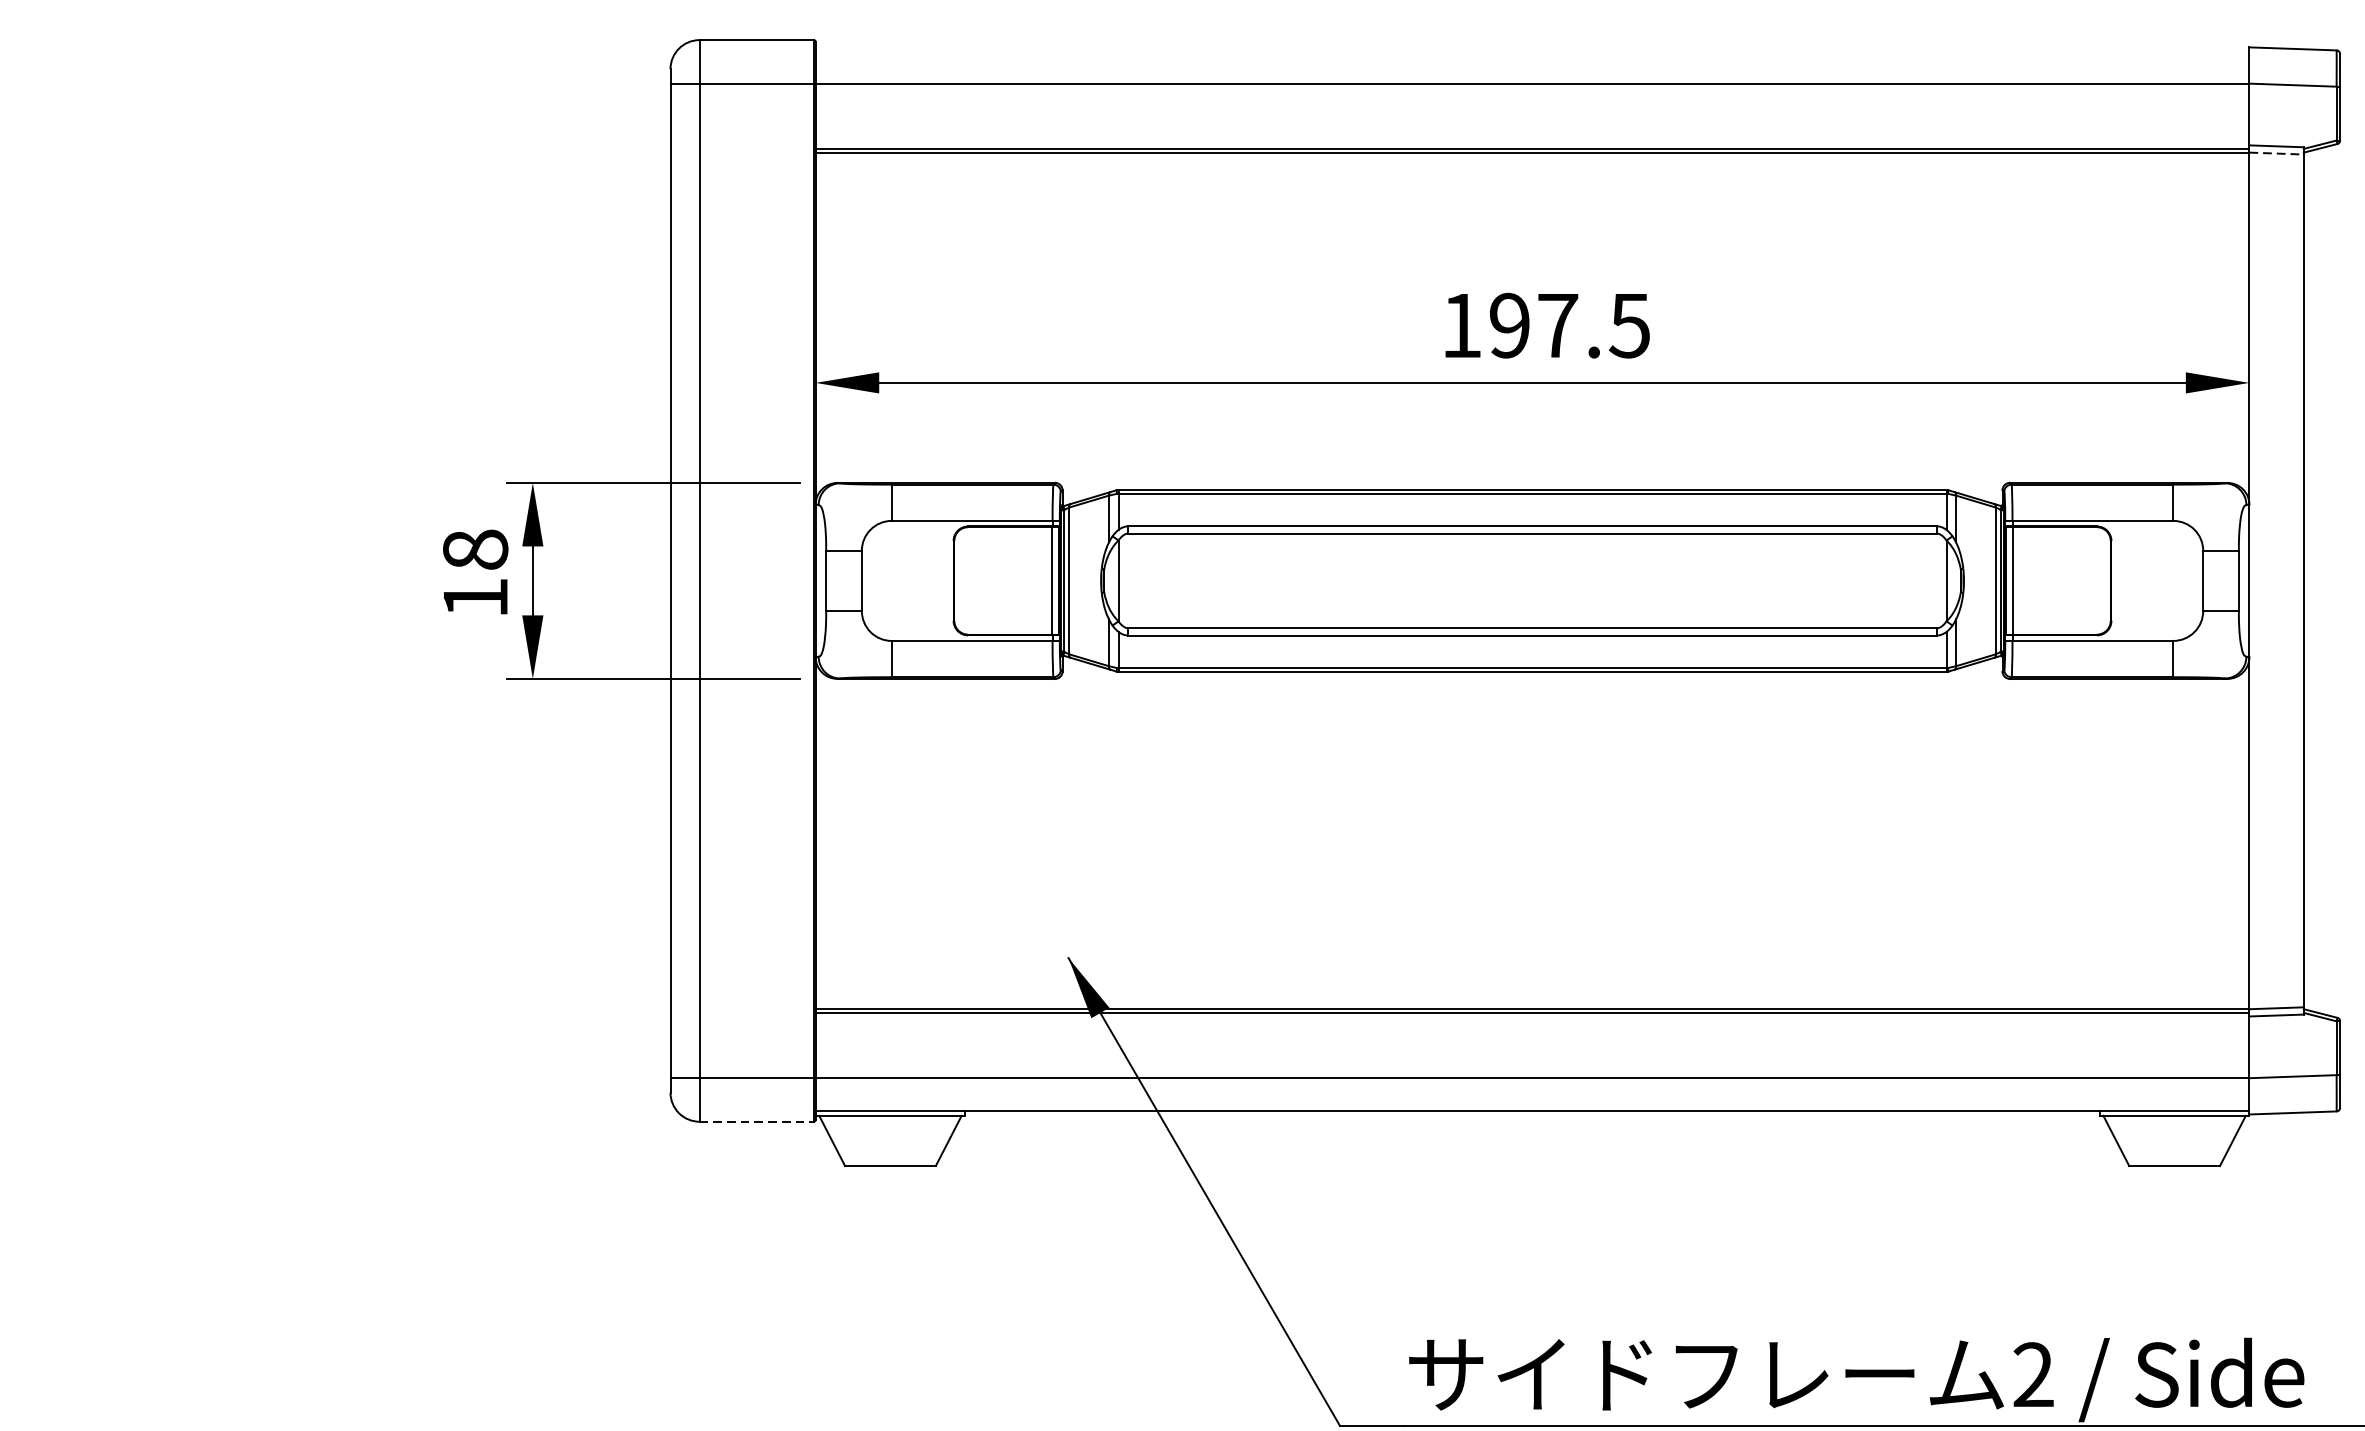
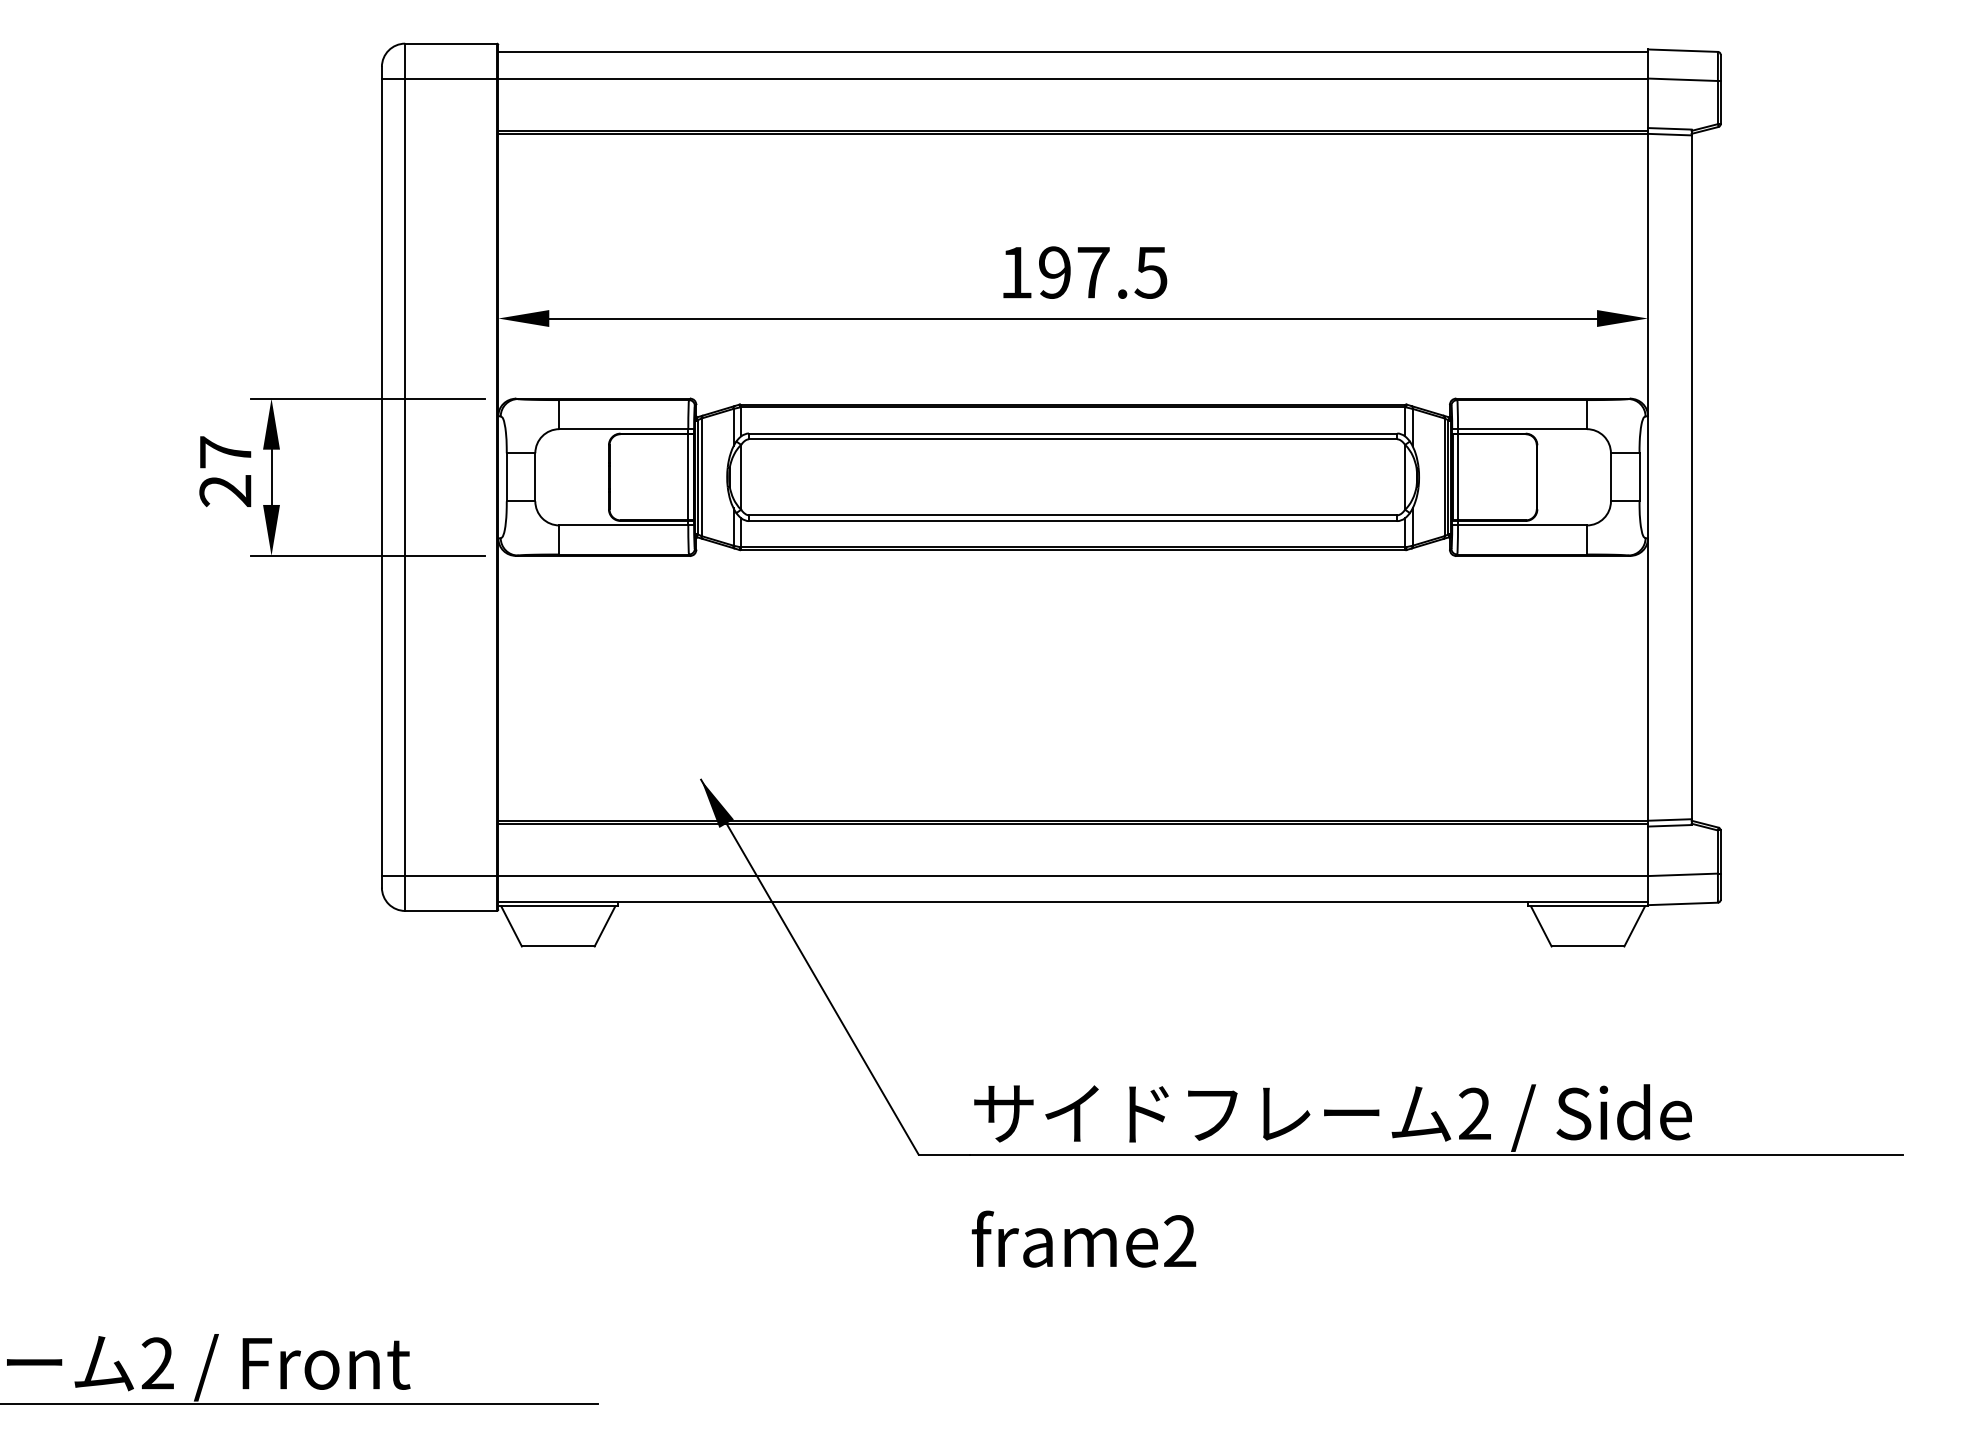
line: (1531, 51) -> (1072, 52), added
line: (2276, 153) -> (1669, 134), dashed -> solid
text: (475, 573) -> (225, 471), 18 -> 27
line: (757, 1121) -> (451, 910), dashed -> solid

